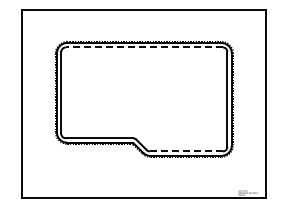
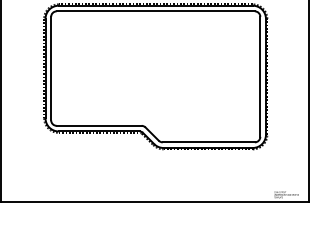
line: (144, 47) -> (155, 11), dashed -> solid
line: (186, 151) -> (208, 142), dashed -> solid

